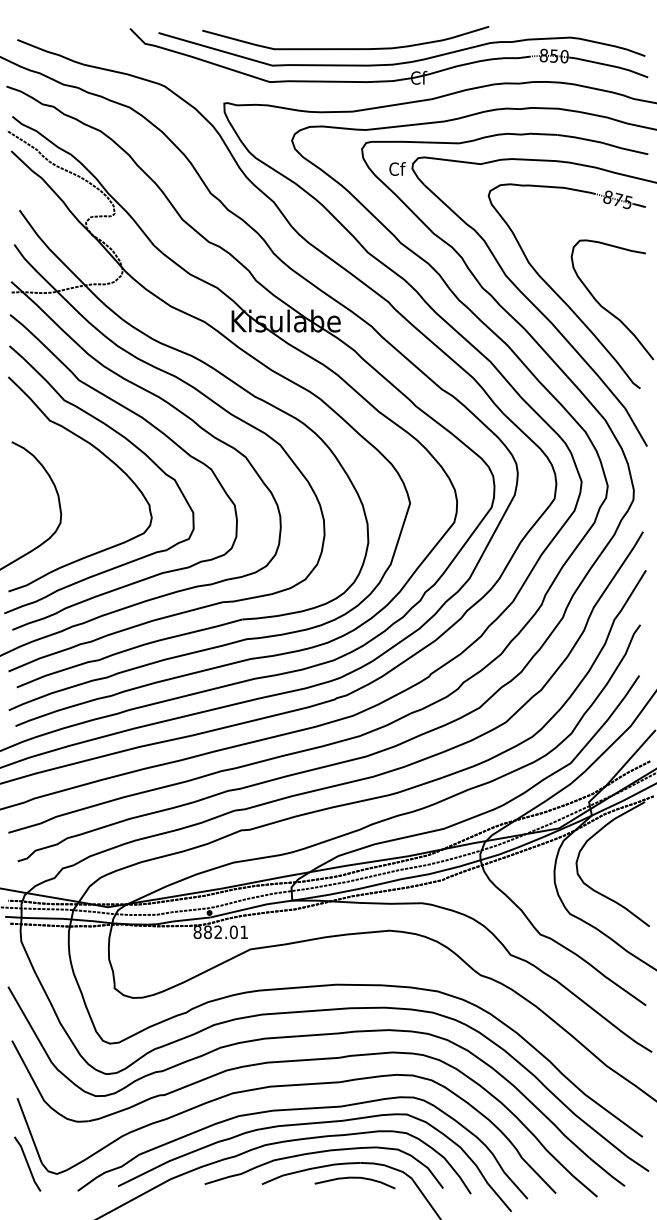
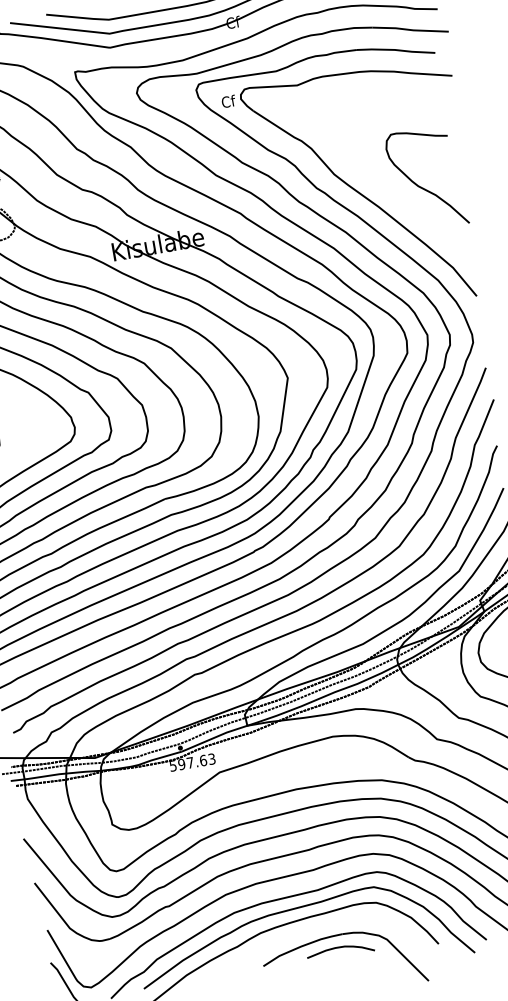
part: (558, 294) -> (380, 182), removed
text: (220, 932) -> (192, 762), 882.01 -> 597.63
curve: (318, 1153) -> (305, 932), removed

